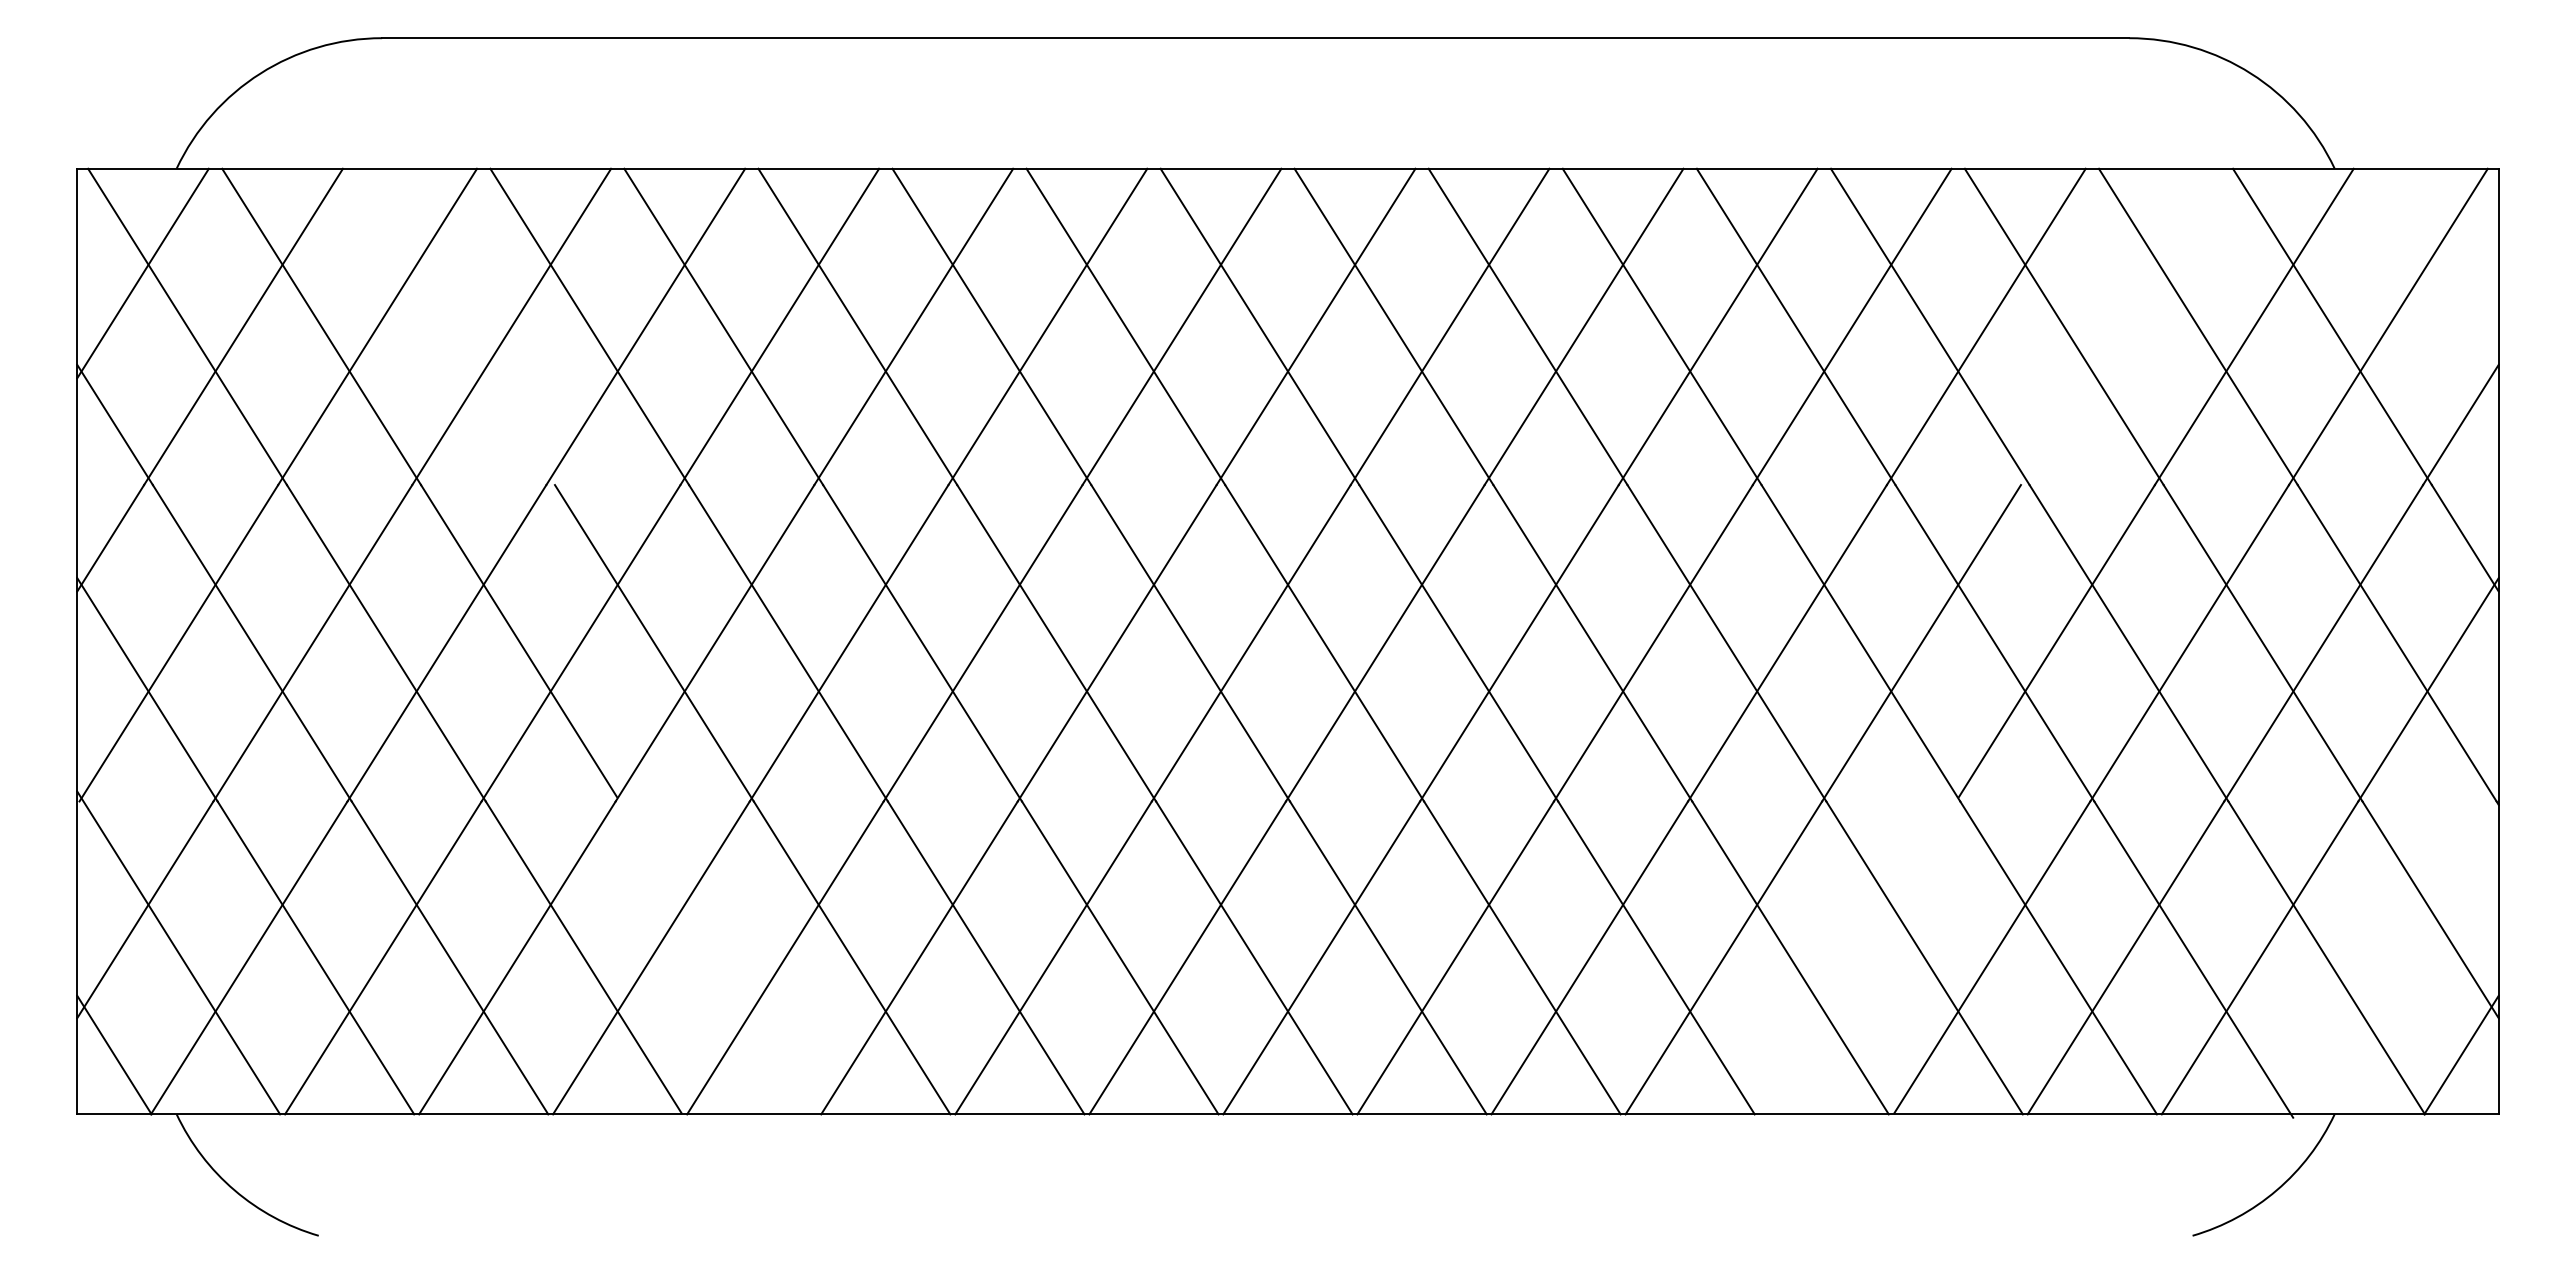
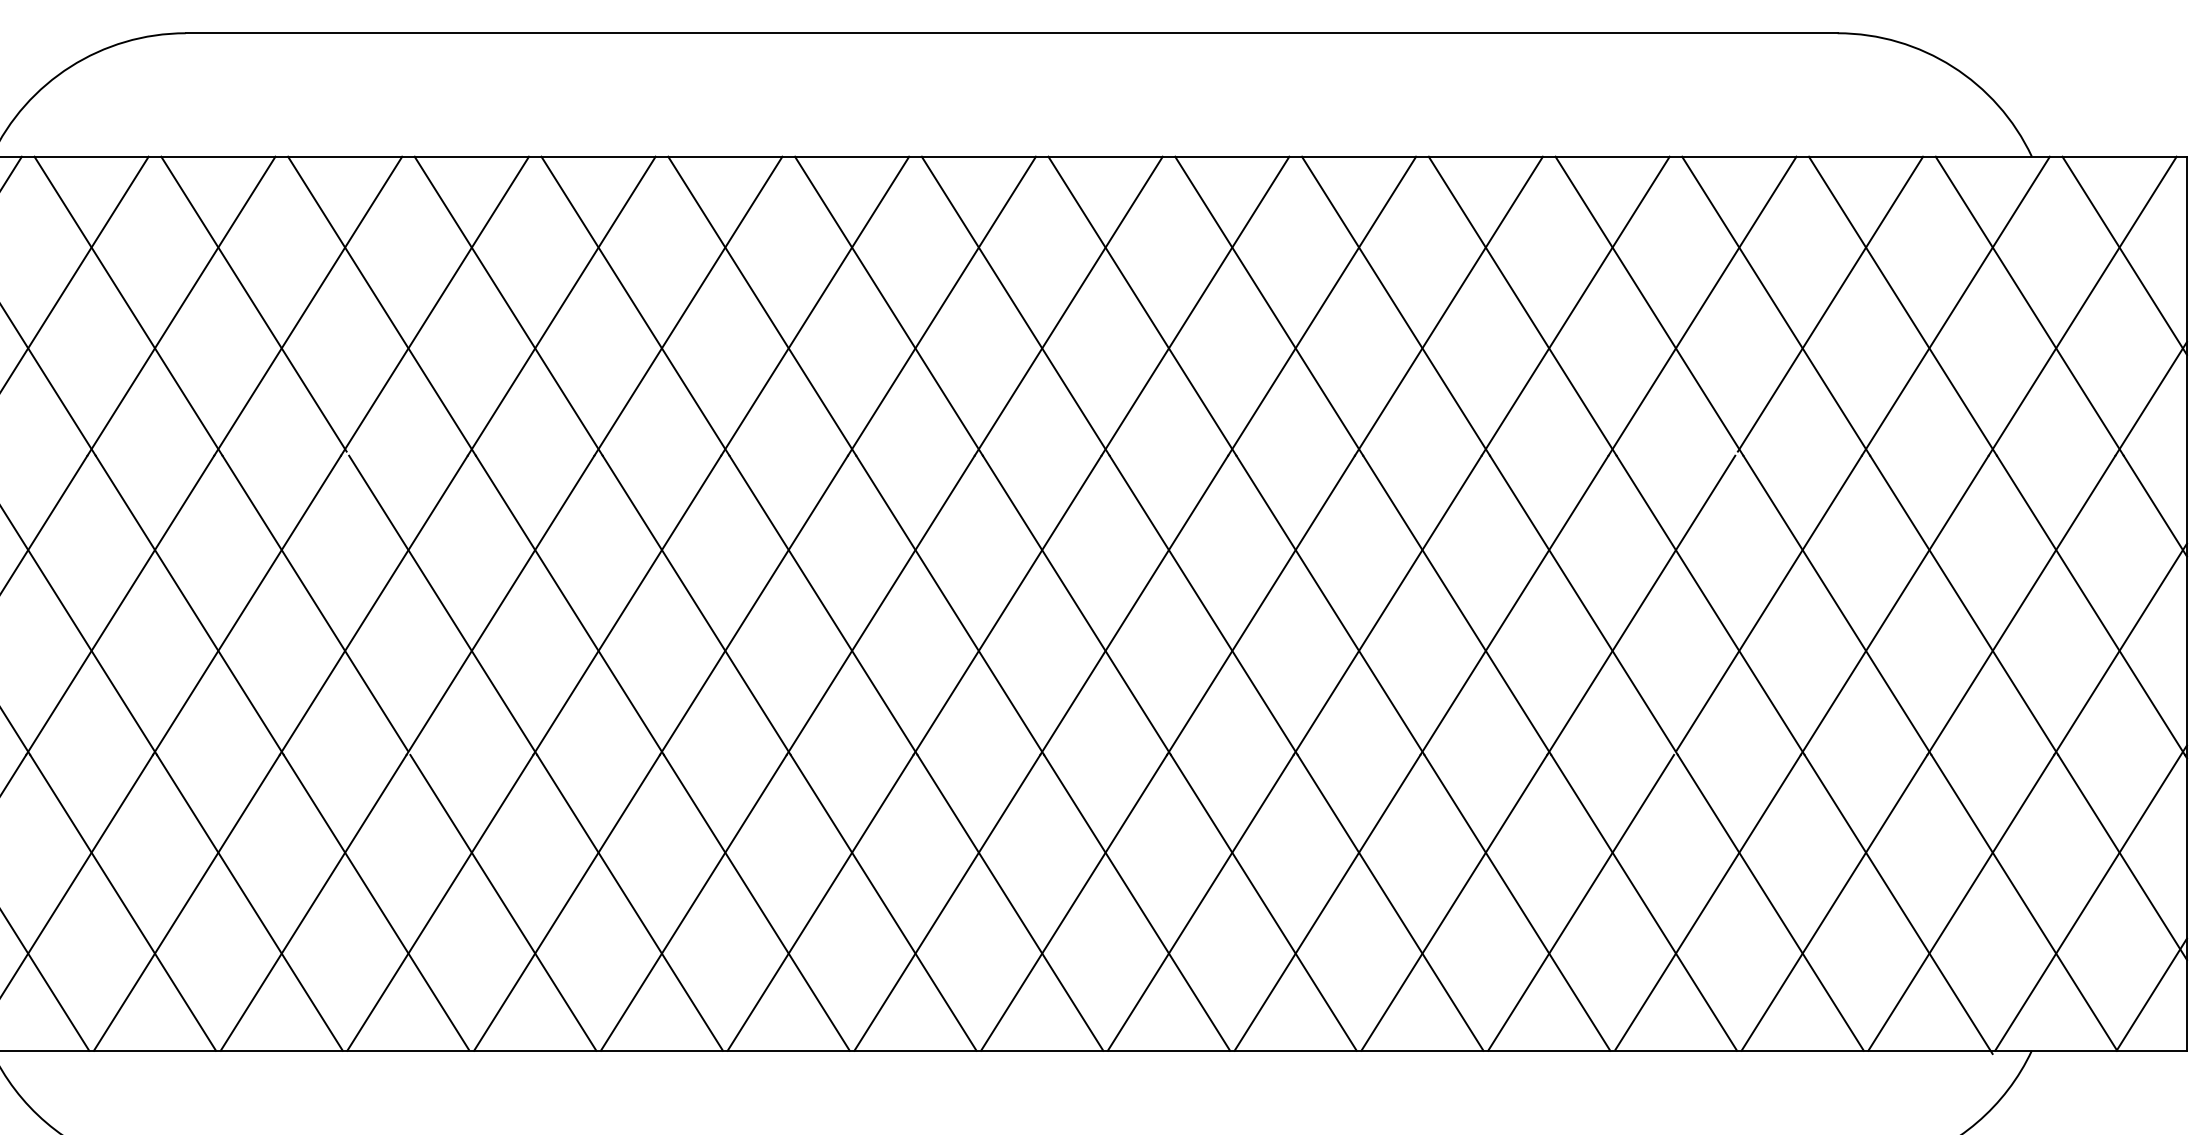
line: (2432, 273) -> (2124, 255), added
line: (454, 324) -> (254, 303), added
line: (2121, 324) -> (1830, 303), added
line: (2396, 952) -> (2090, 897), added
line: (717, 957) -> (502, 902), added
line: (1857, 957) -> (1580, 902), added

